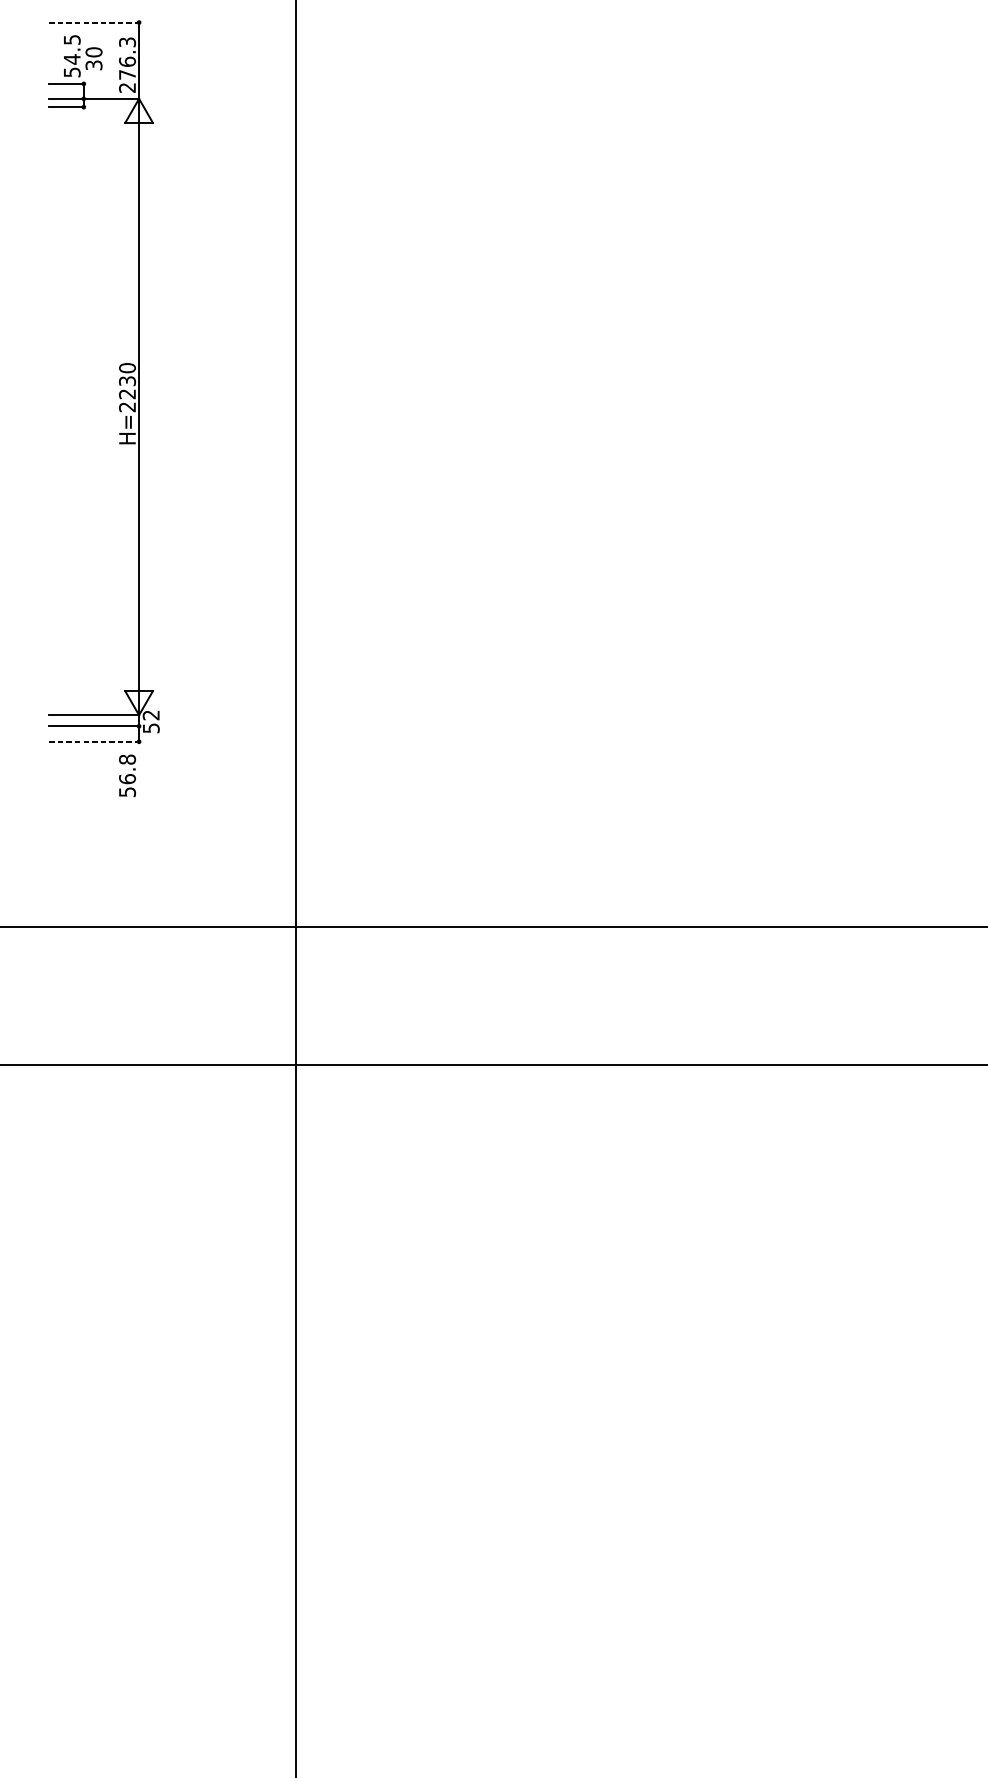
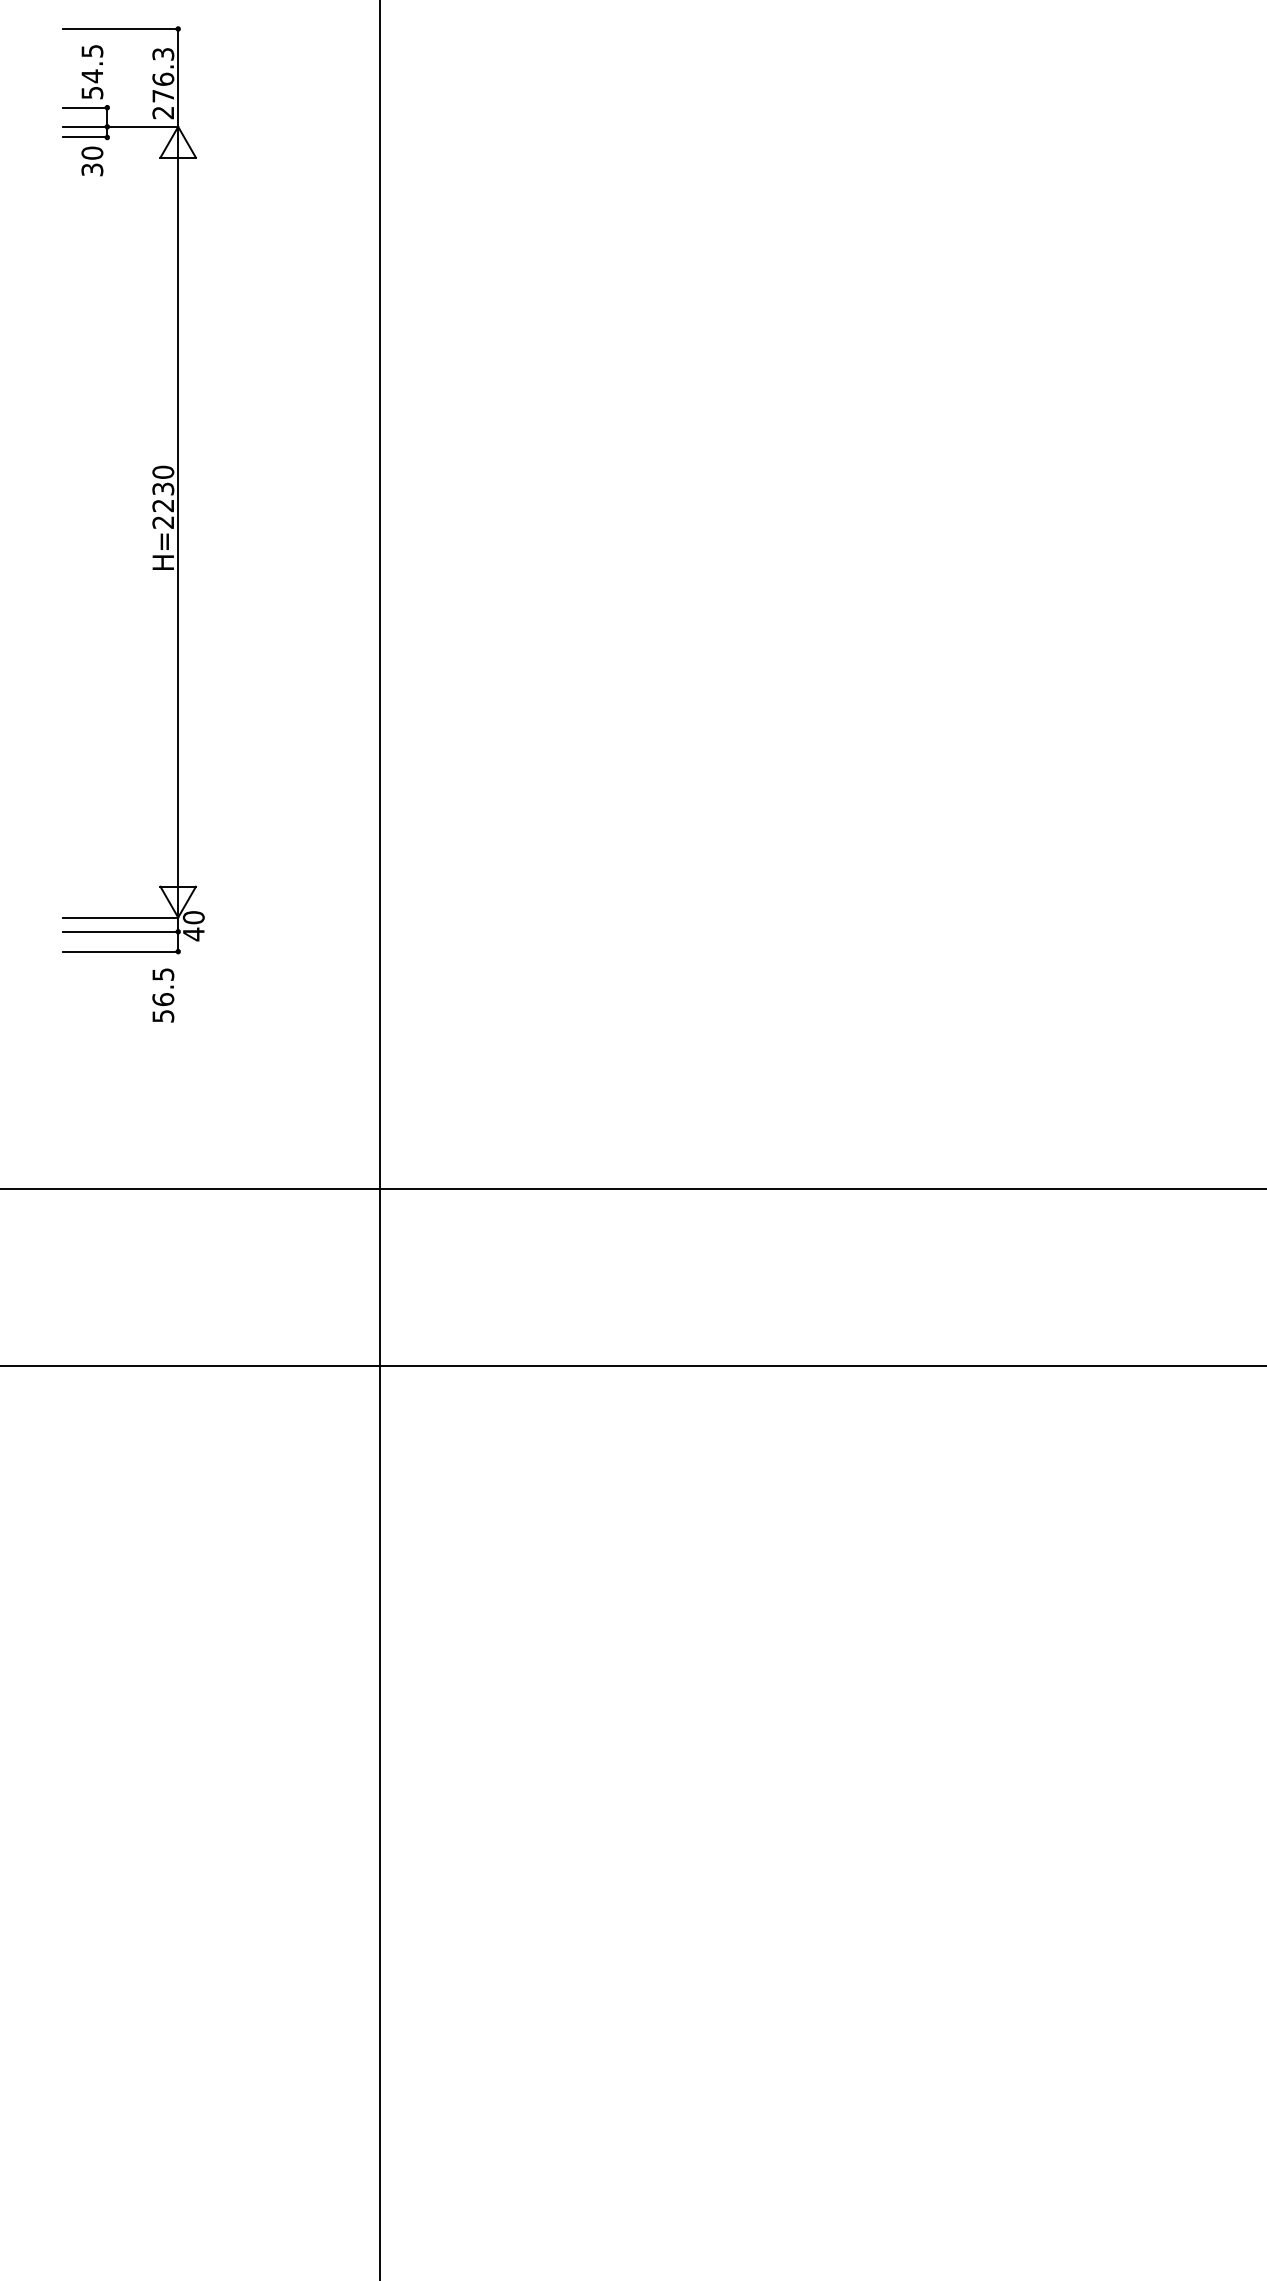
line: (94, 22) -> (120, 28), dashed -> solid
text: (94, 58) -> (92, 161), moved
text: (151, 722) -> (193, 926), 52 -> 40
line: (94, 741) -> (120, 951), dashed -> solid
text: (127, 759) -> (163, 974), 56.8 -> 56.5

